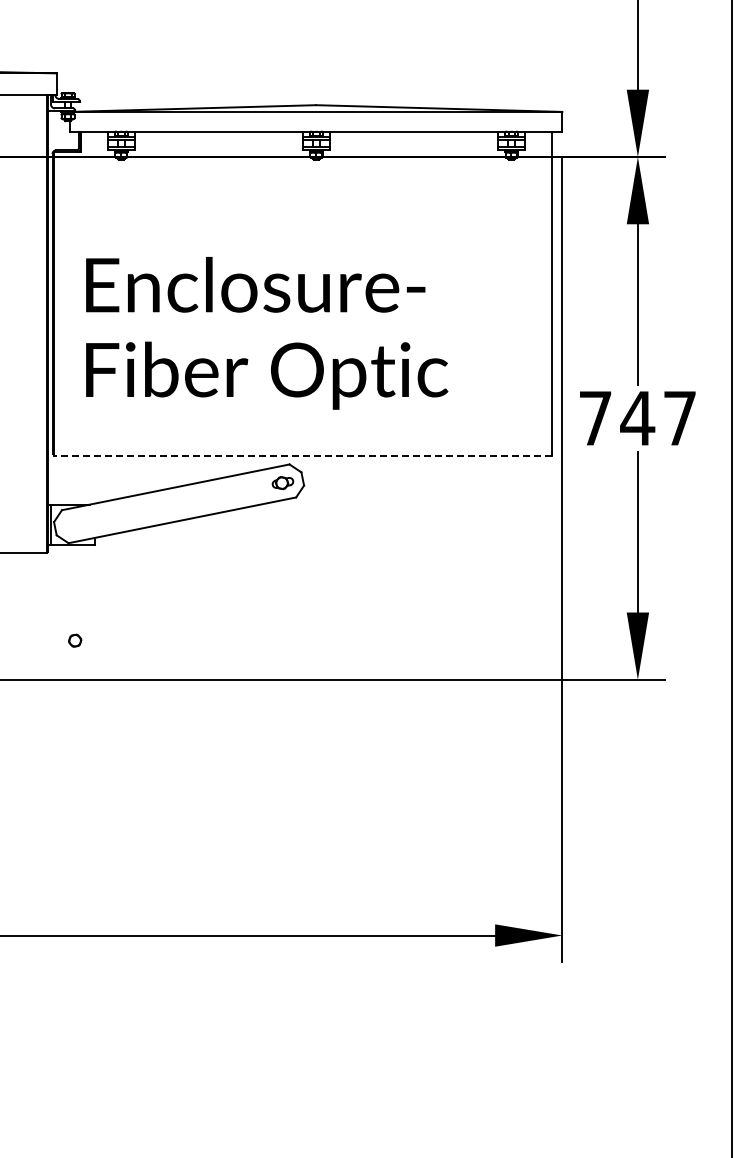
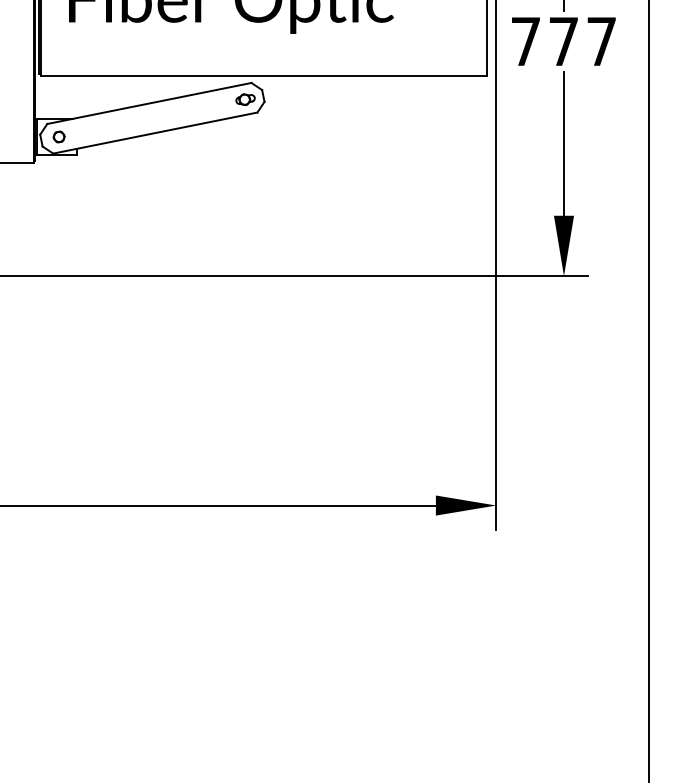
text: (637, 418) -> (563, 41), 747 -> 777
line: (303, 456) -> (263, 75), dashed -> solid
part: (75, 640) -> (59, 136), moved

